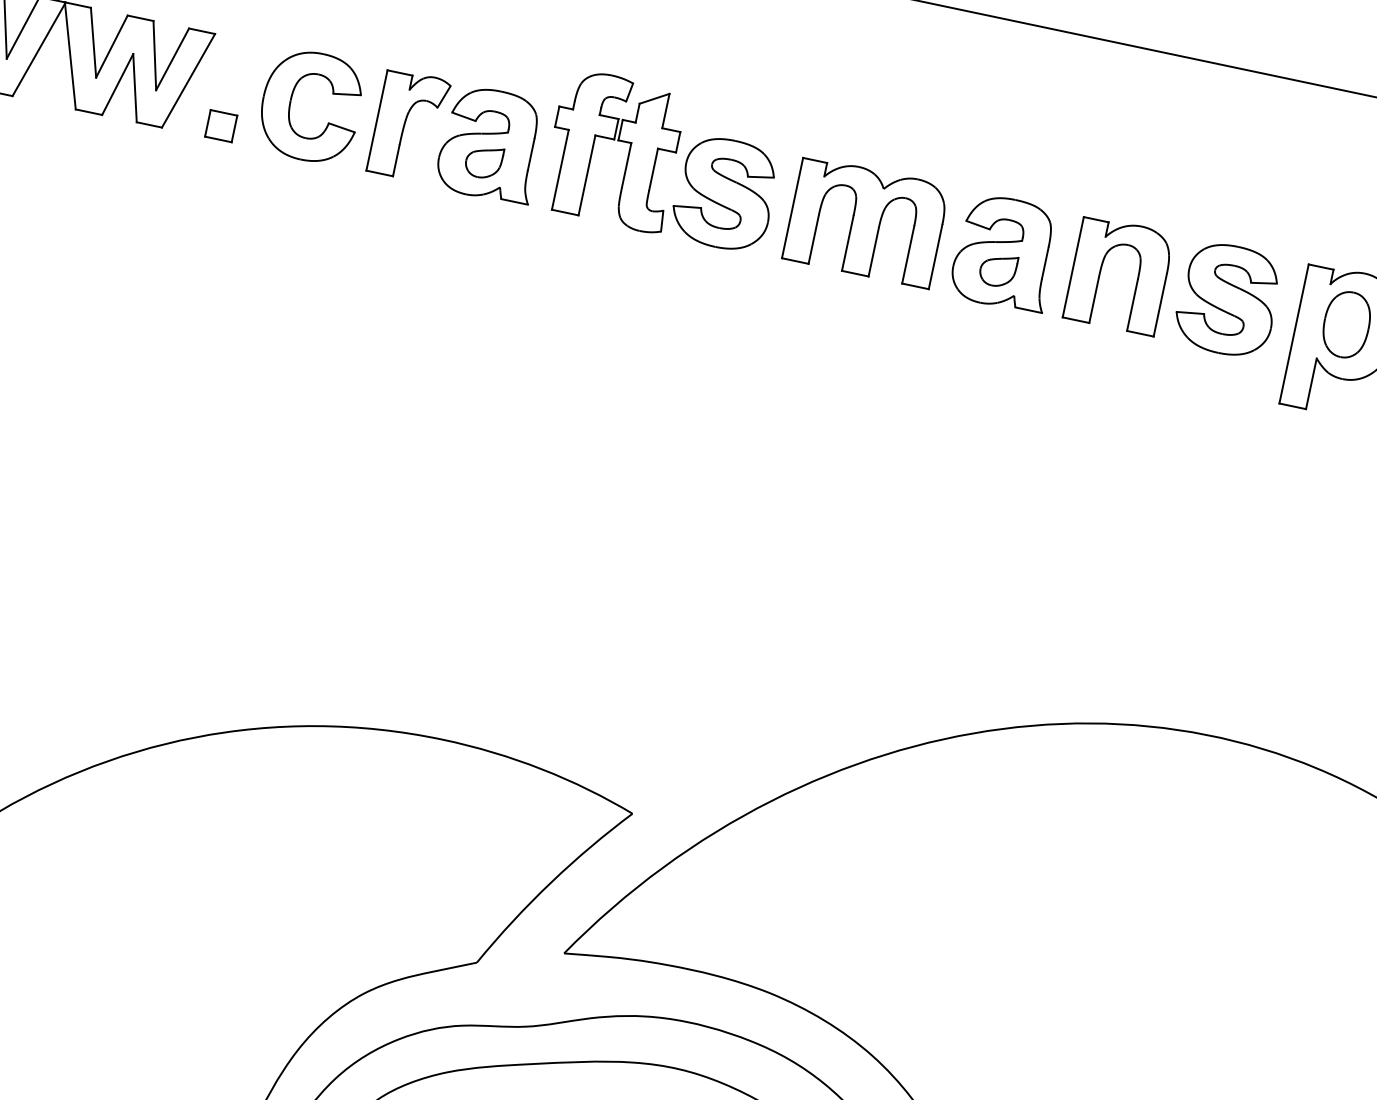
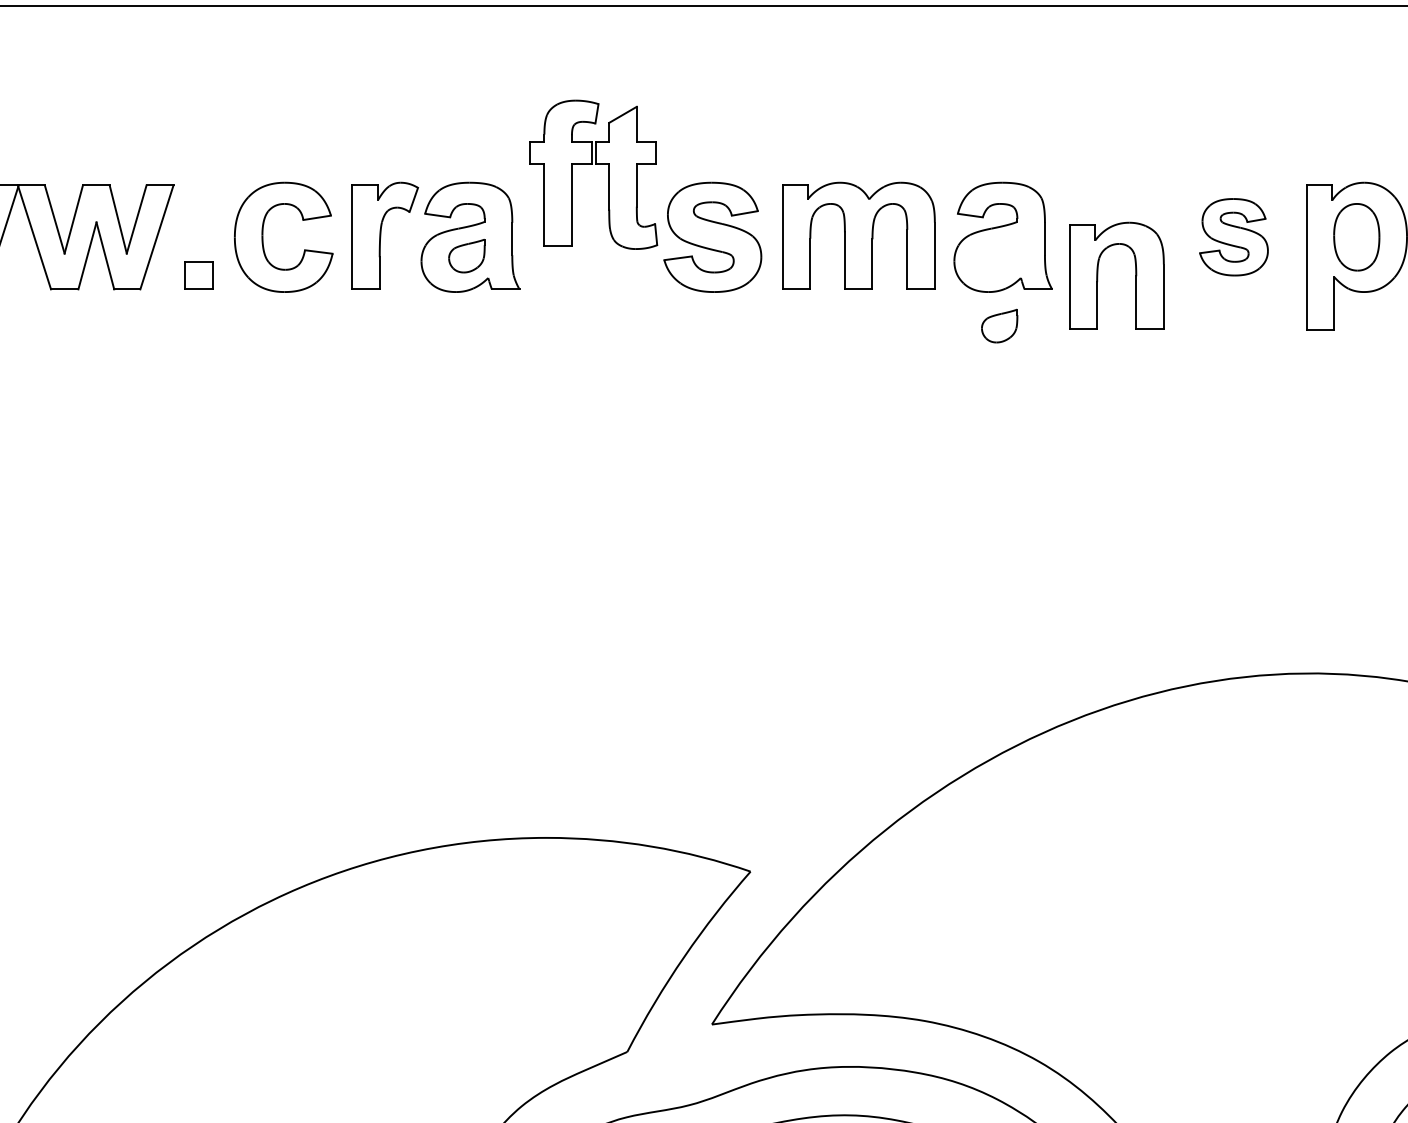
part: (615, 140) -> (592, 164), moved
part: (998, 269) -> (999, 325), moved
part: (1101, 271) -> (1098, 275), moved
part: (1227, 298) -> (1233, 236), size x0.7

